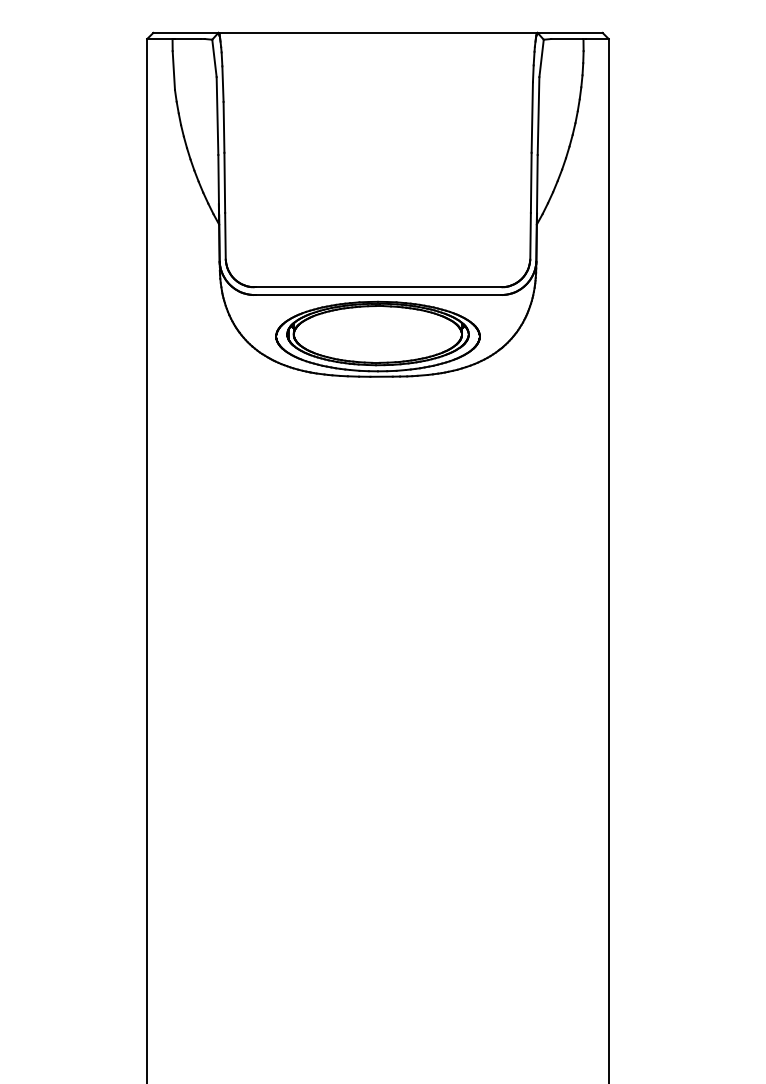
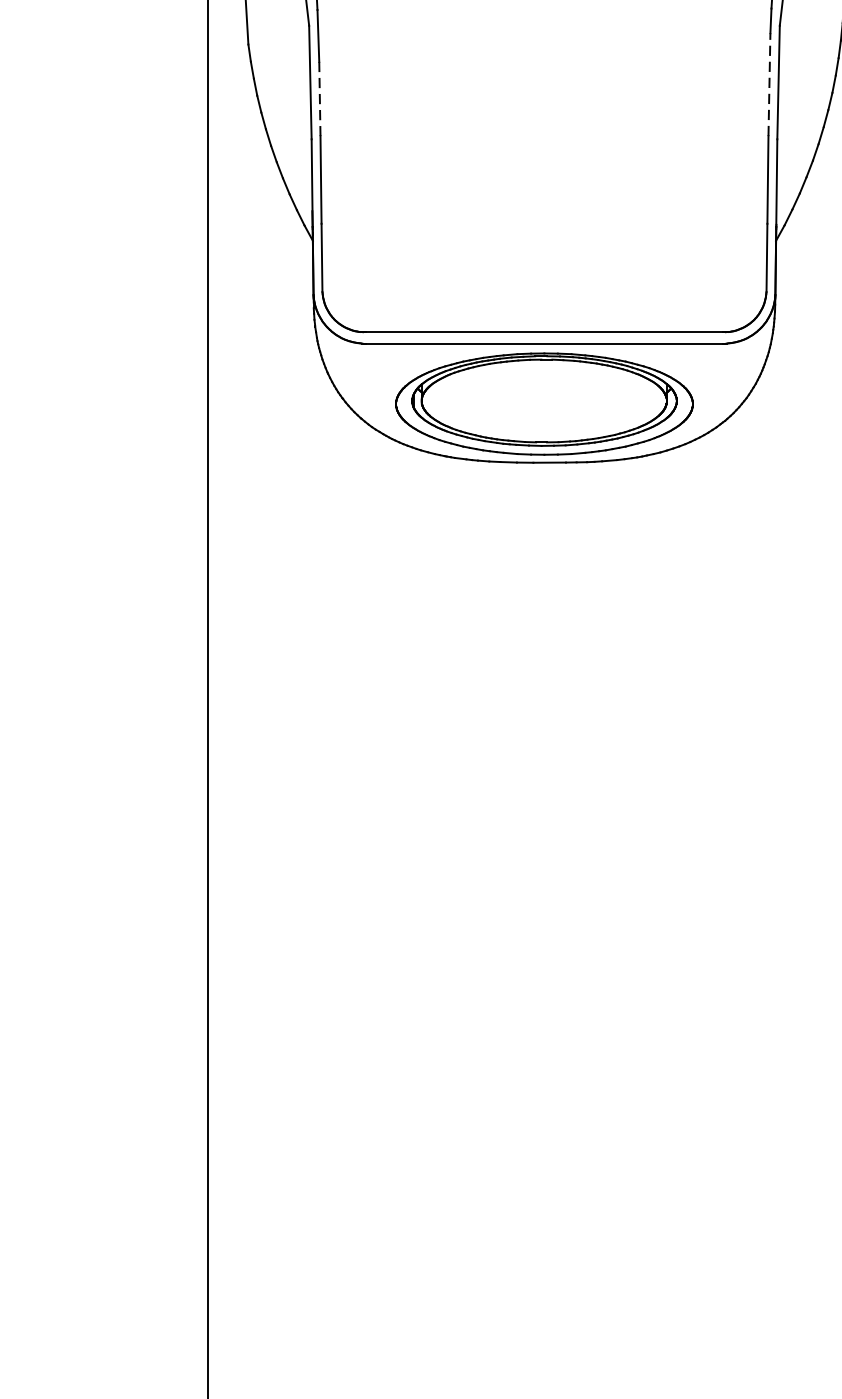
line: (532, 117) -> (769, 84), solid -> dashed
line: (224, 127) -> (320, 99), solid -> dashed

